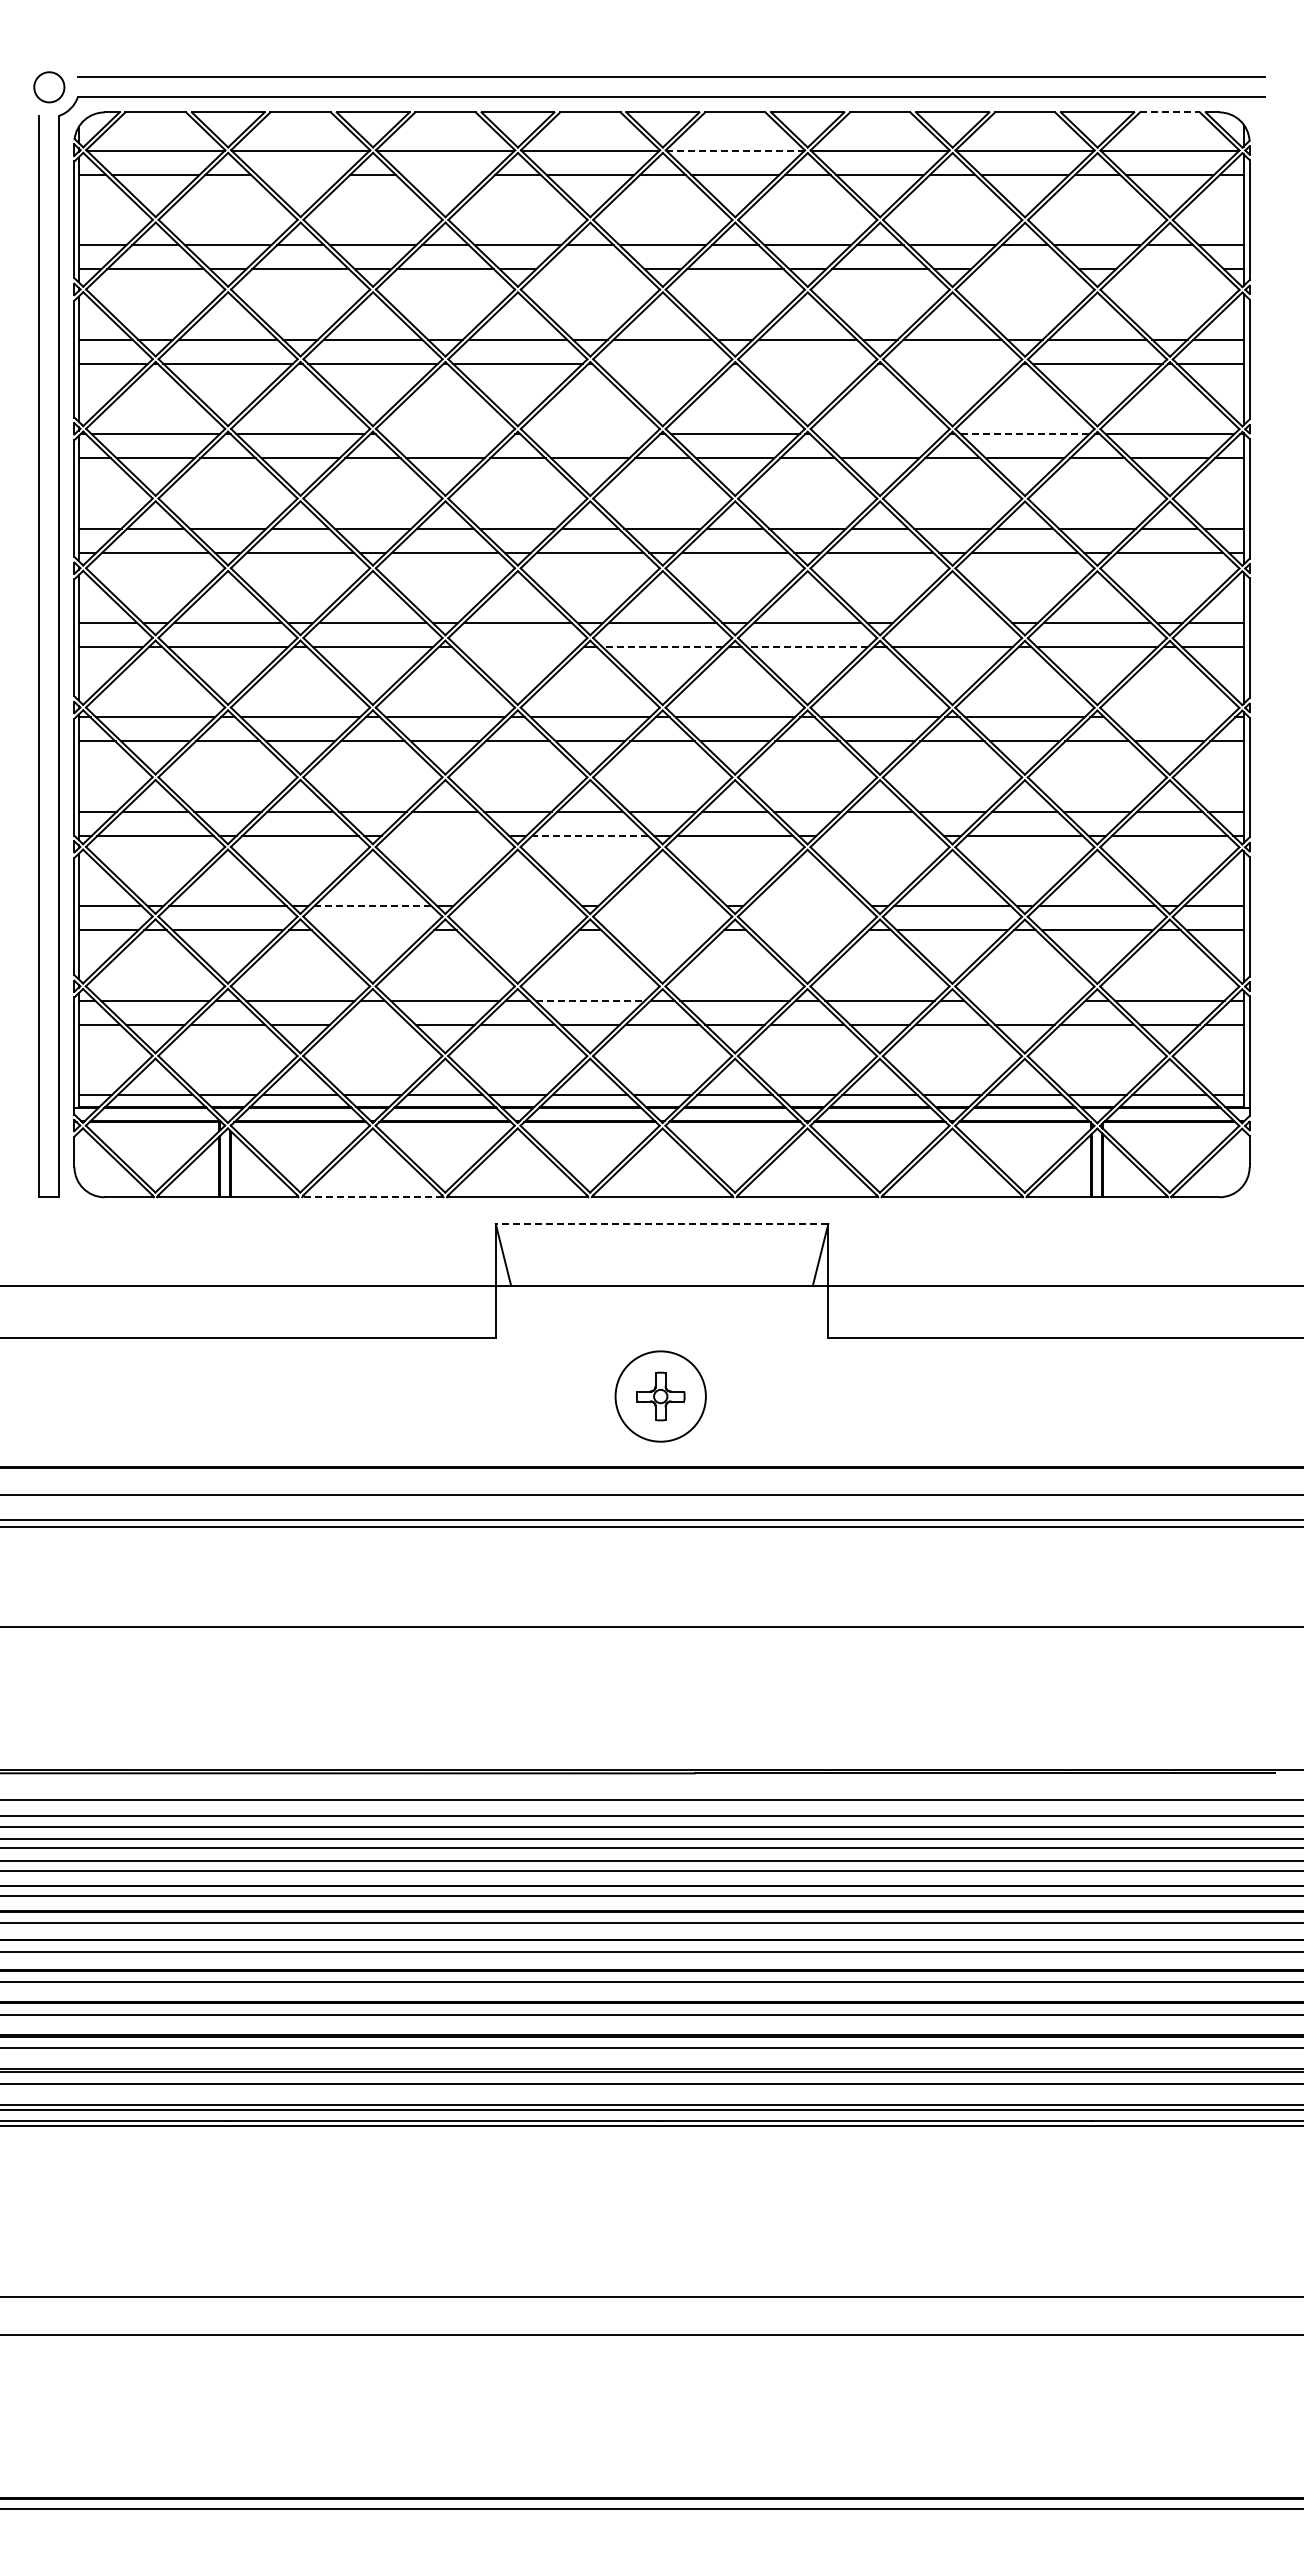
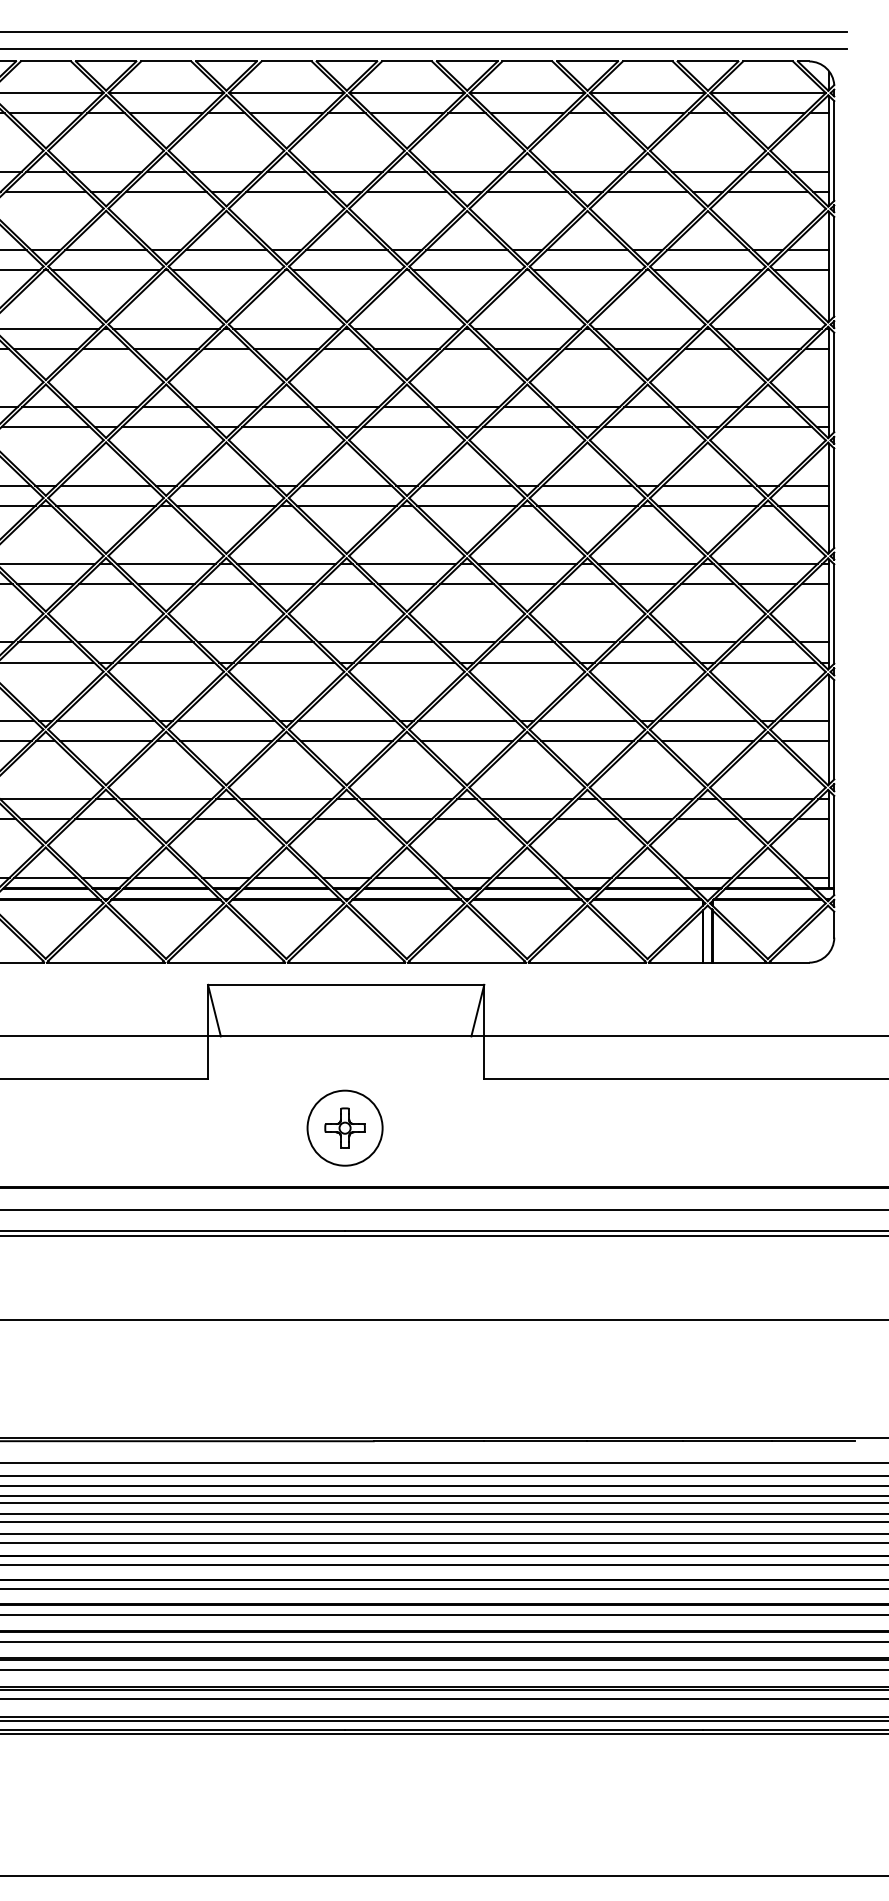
line: (1170, 112) -> (768, 61), dashed -> solid
line: (735, 150) -> (407, 93), dashed -> solid
line: (300, 175) -> (45, 113), added
line: (445, 175) -> (166, 113), added
line: (589, 269) -> (285, 191), added
line: (1024, 269) -> (647, 191), added
line: (1169, 269) -> (767, 191), added
line: (662, 363) -> (346, 270), added
line: (807, 363) -> (466, 270), added
line: (952, 363) -> (587, 270), added
line: (445, 434) -> (166, 329), added
line: (590, 434) -> (286, 329), added
line: (879, 434) -> (526, 329), added
line: (1025, 434) -> (648, 329), dashed -> solid
line: (952, 623) -> (587, 486), added
line: (517, 647) -> (226, 505), added
line: (662, 647) -> (346, 505), dashed -> solid
line: (807, 647) -> (466, 505), dashed -> solid
line: (1169, 717) -> (767, 564), added
line: (445, 835) -> (166, 662), added
line: (590, 835) -> (286, 662), dashed -> solid
line: (879, 835) -> (526, 662), added
line: (372, 906) -> (105, 721), dashed -> solid
line: (517, 906) -> (226, 721), added
line: (662, 906) -> (346, 721), added
line: (807, 906) -> (466, 721), added
line: (372, 930) -> (105, 741), added
line: (517, 930) -> (226, 741), added
line: (662, 930) -> (346, 741), added
line: (807, 930) -> (466, 741), added
line: (590, 1000) -> (286, 799), dashed -> solid
line: (1024, 1000) -> (647, 799), added
line: (372, 1024) -> (105, 819), added
line: (372, 1197) -> (105, 962), dashed -> solid
line: (661, 1223) -> (345, 984), dashed -> solid

